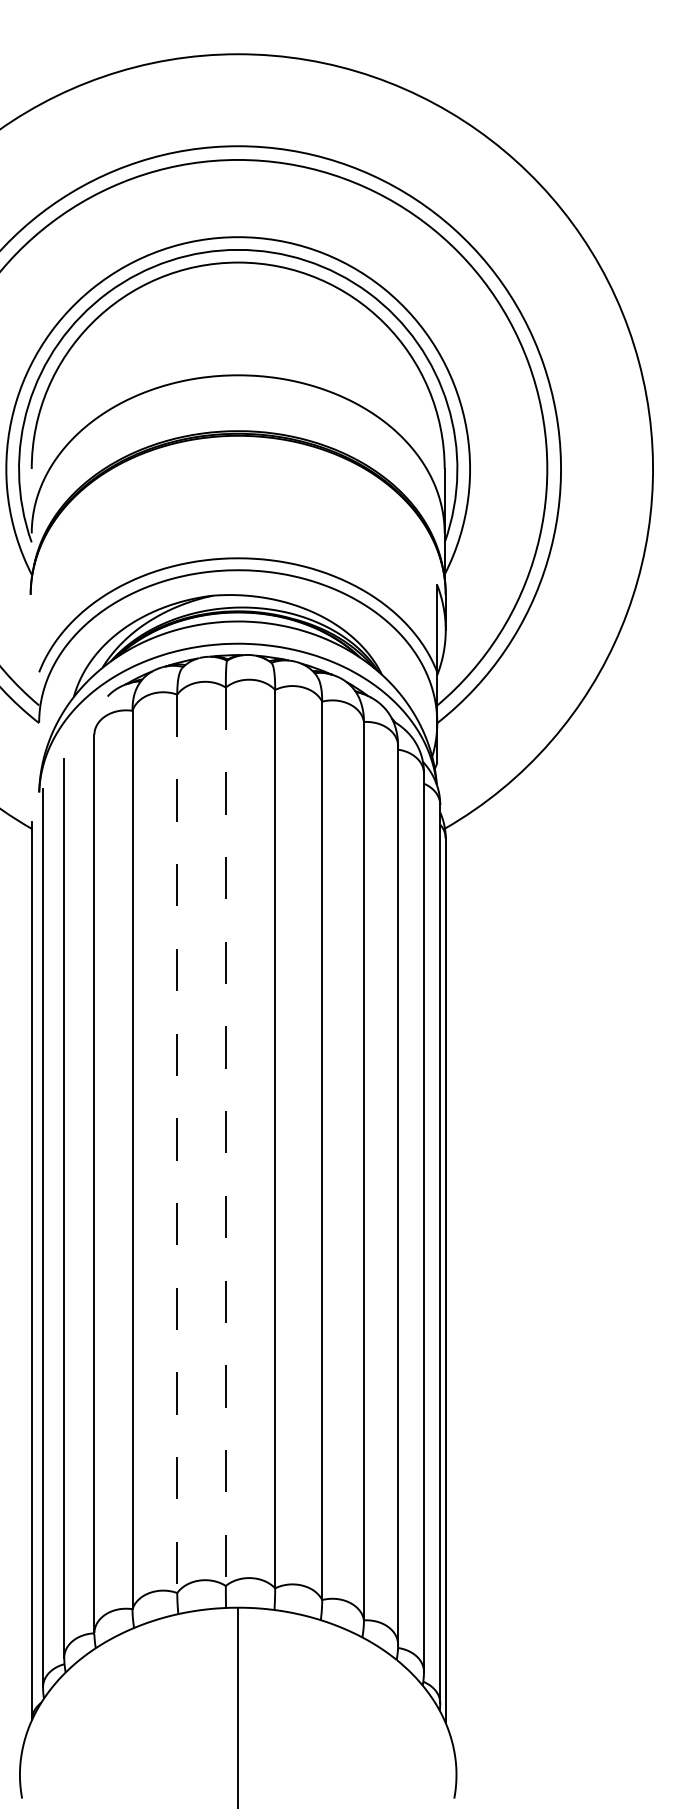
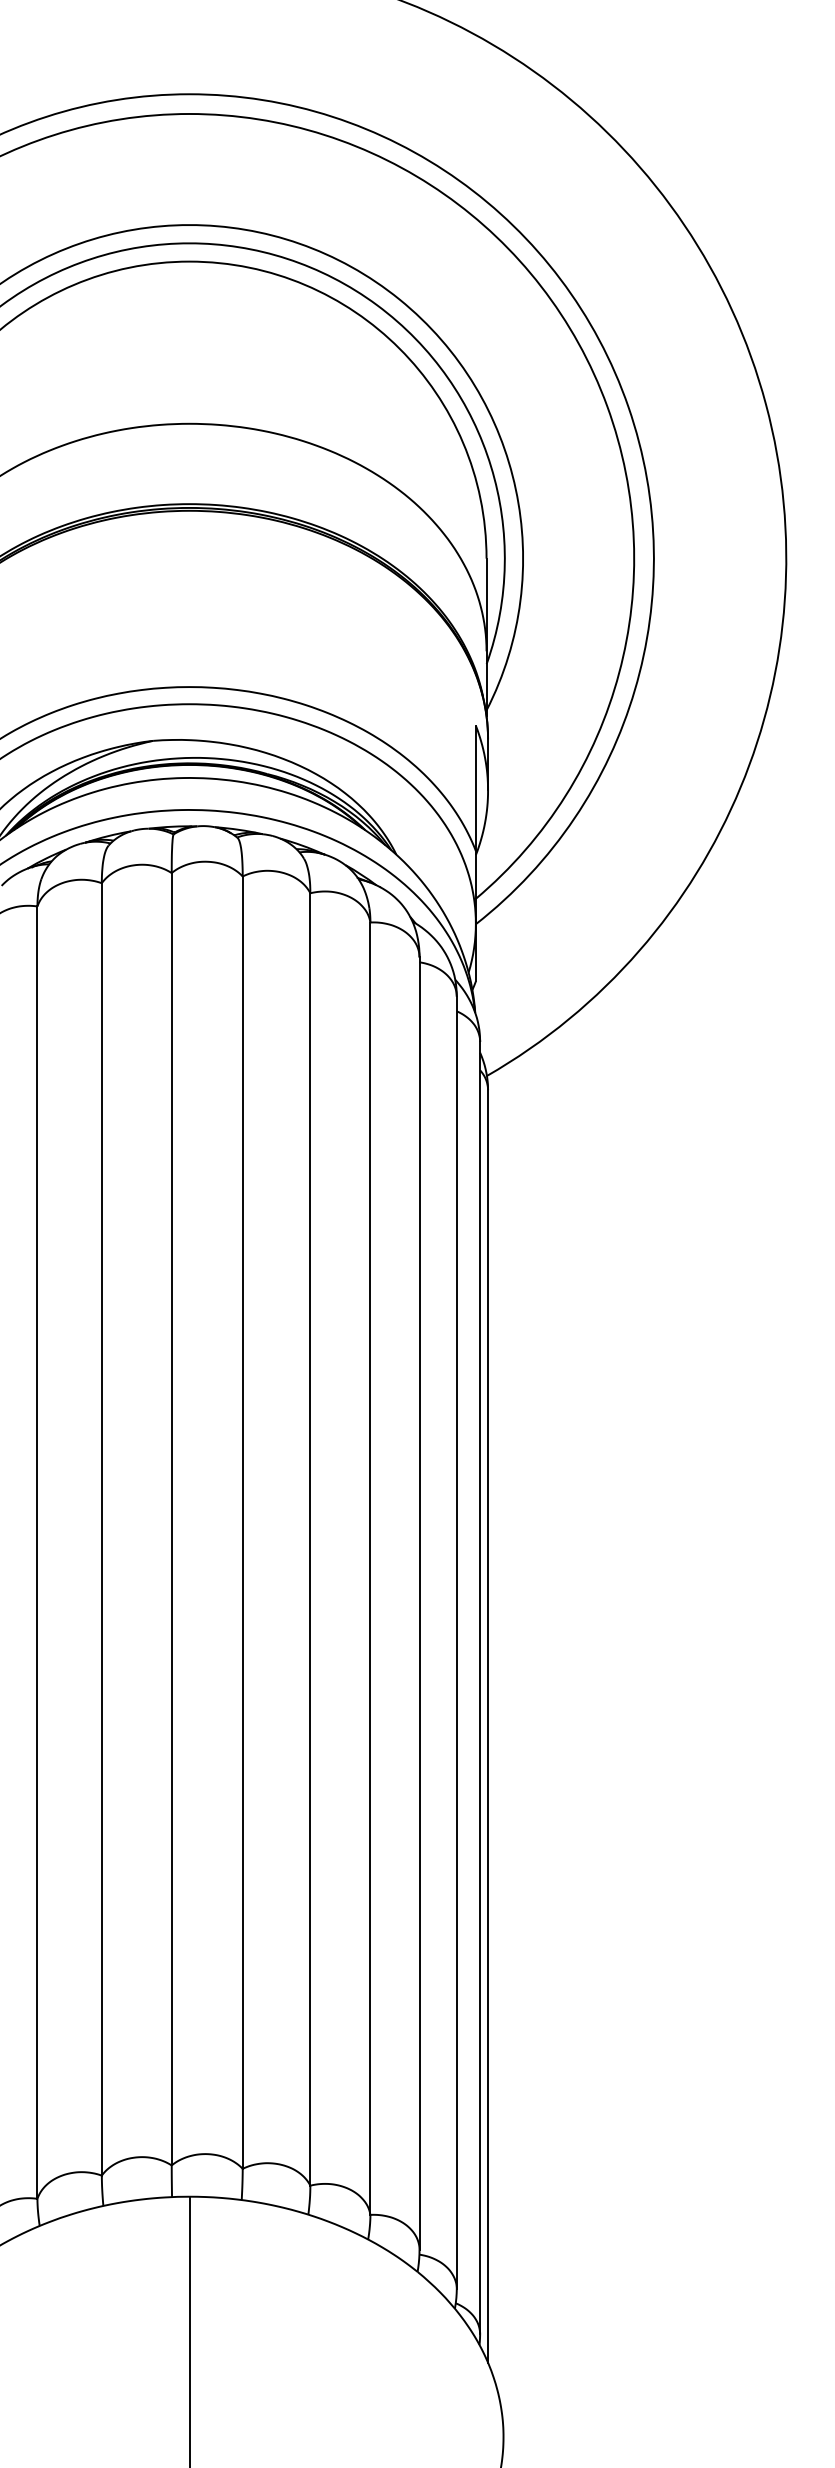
line: (225, 1137) -> (171, 1520), dashed -> solid
line: (177, 1144) -> (102, 1530), dashed -> solid

